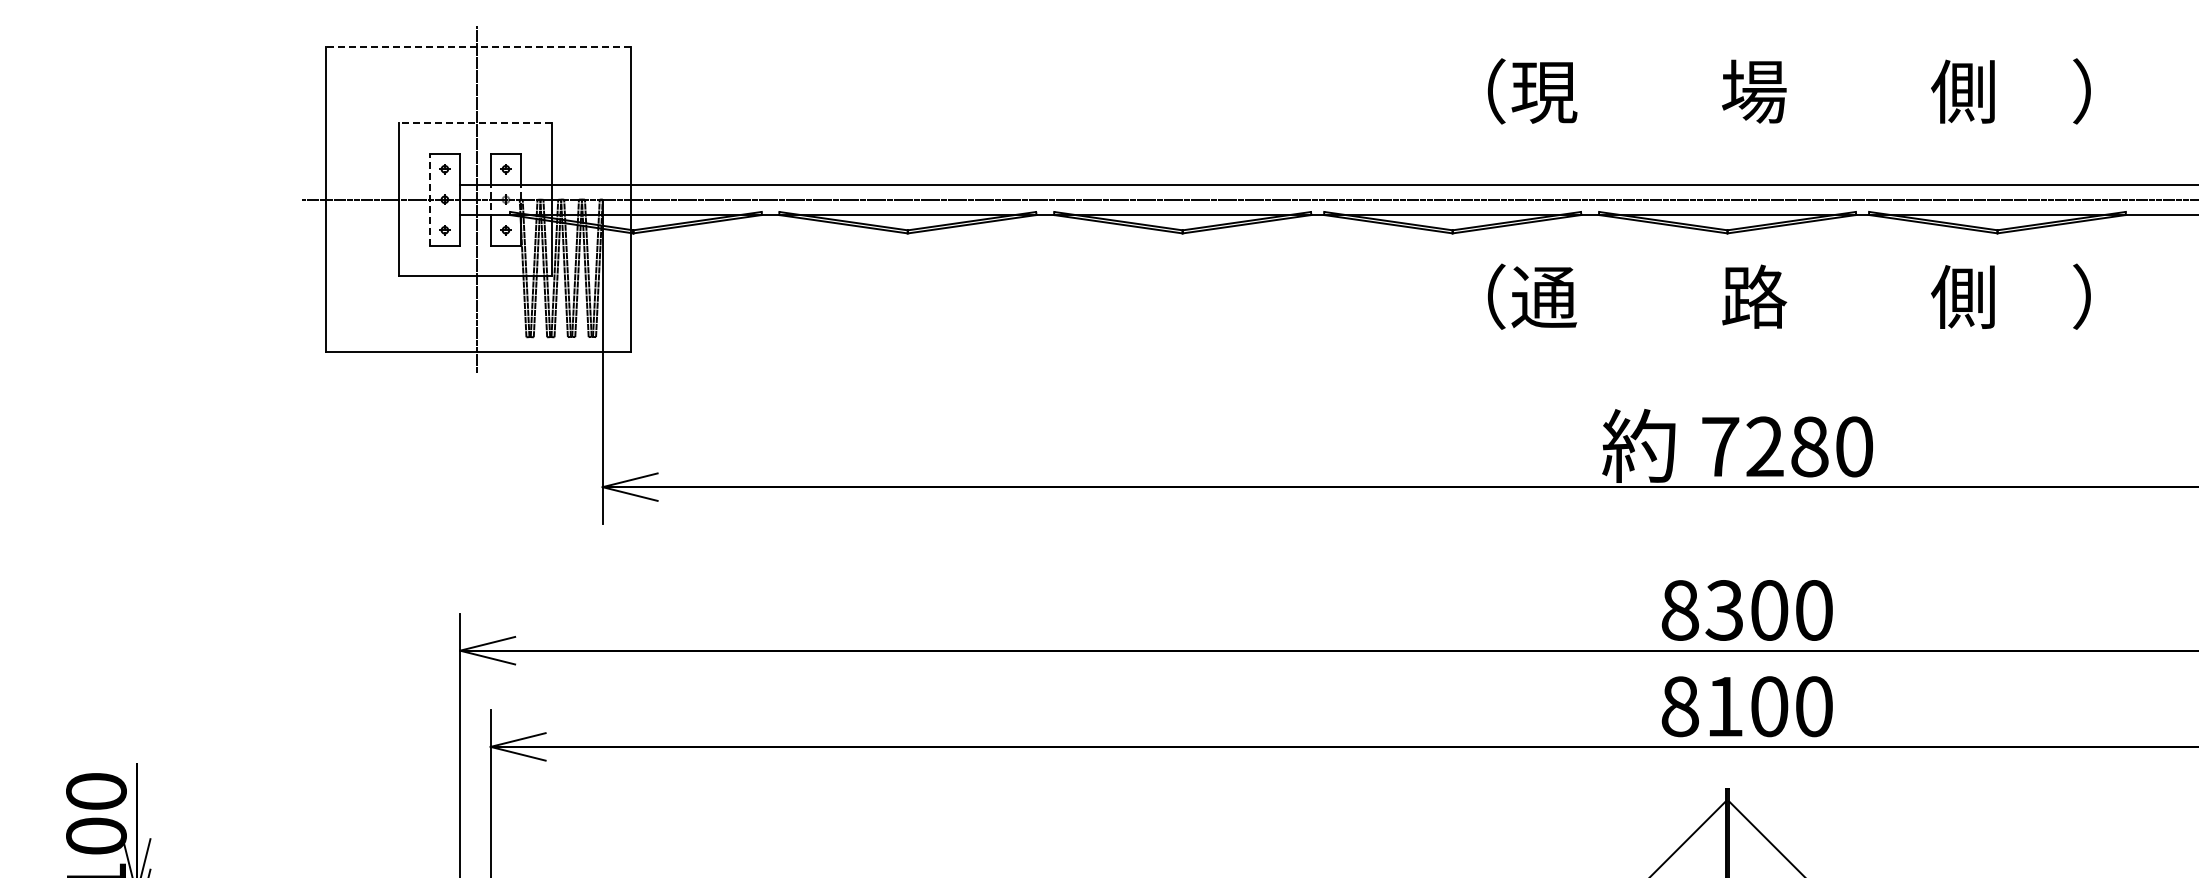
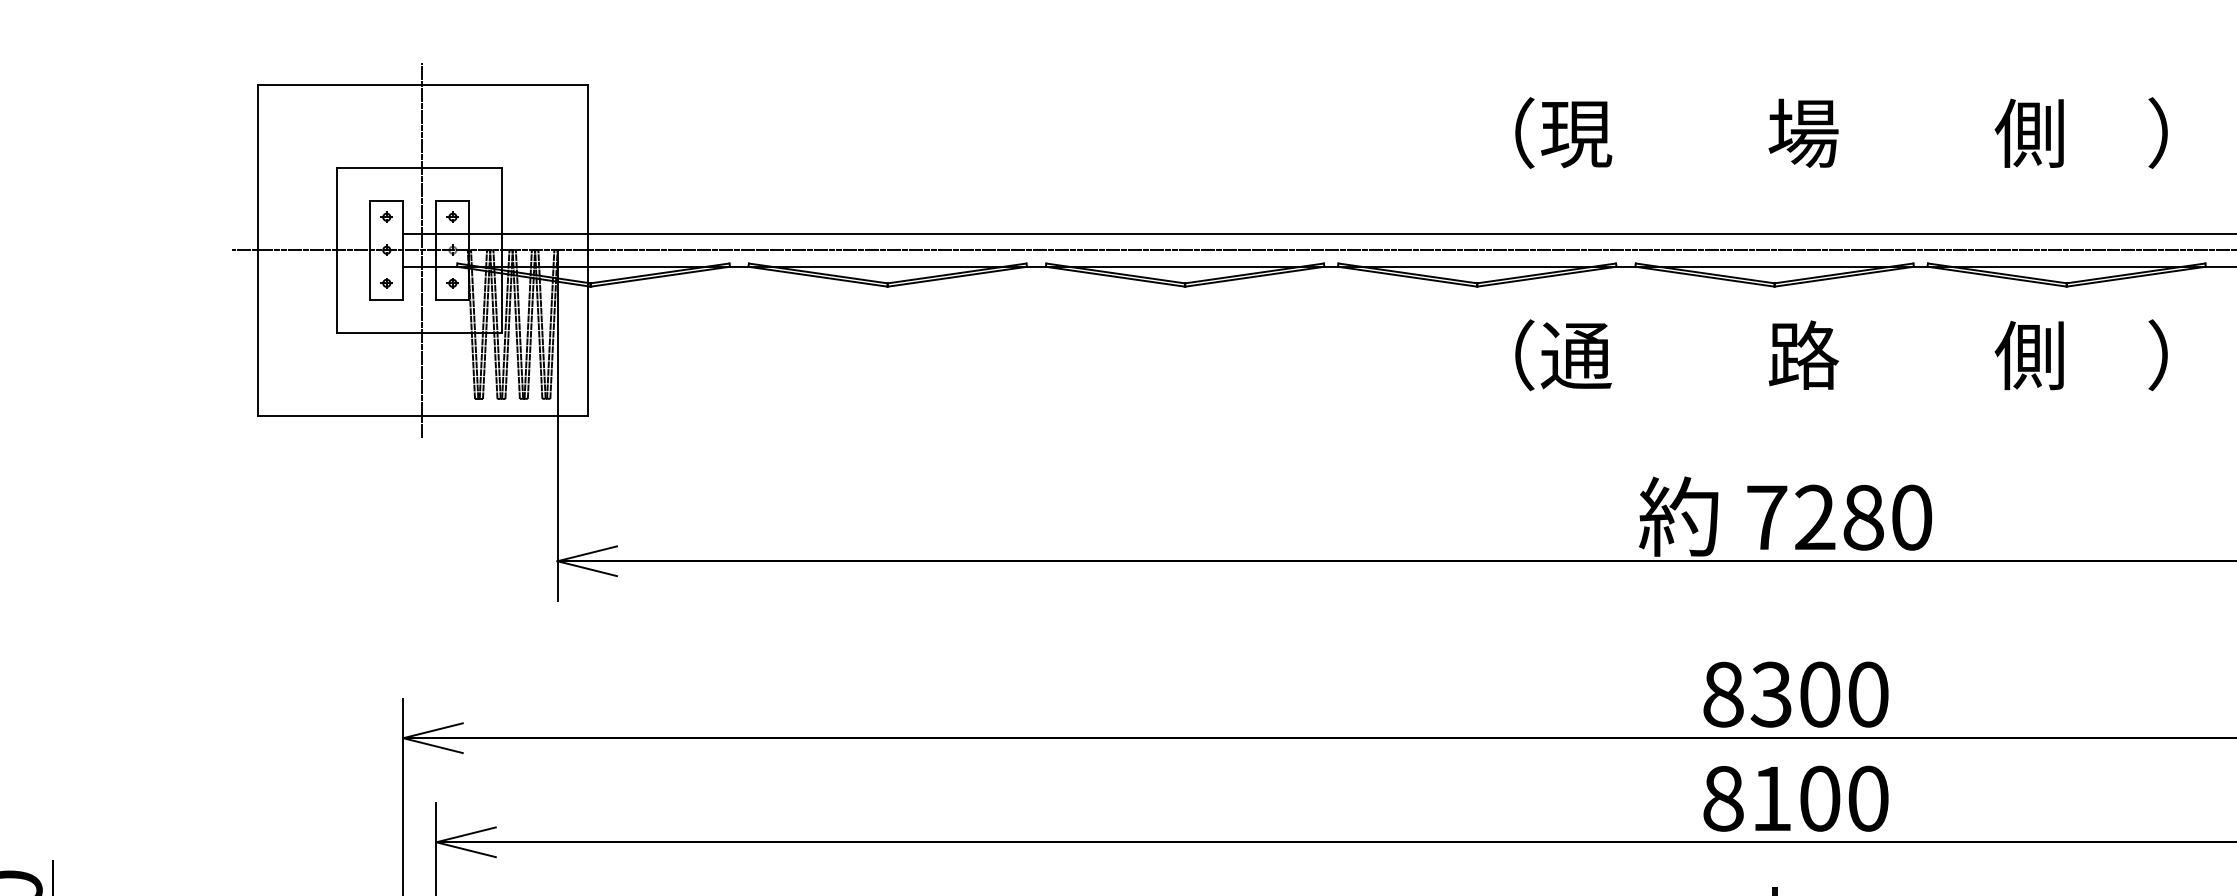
line: (478, 47) -> (423, 85), dashed -> solid
line: (474, 123) -> (418, 167), dashed -> solid
line: (429, 199) -> (370, 249), dashed -> solid

